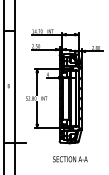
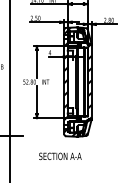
text: (70, 159) -> (60, 156), moved

